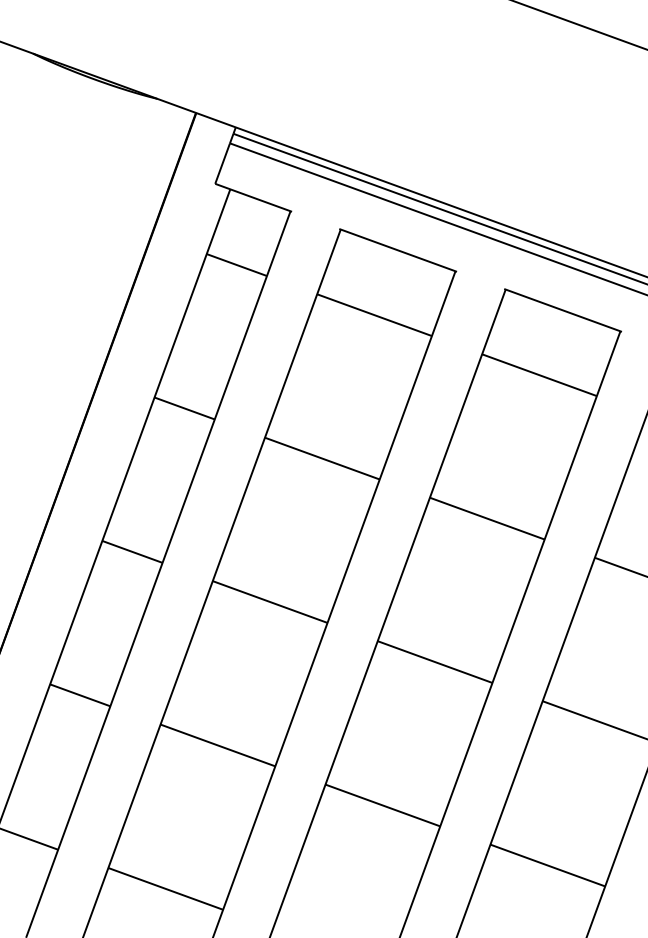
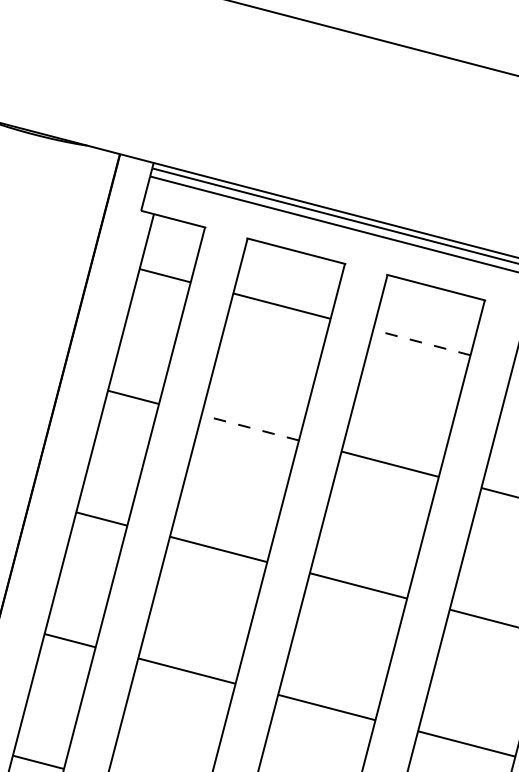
line: (539, 375) -> (421, 342), solid -> dashed
line: (321, 458) -> (249, 427), solid -> dashed

